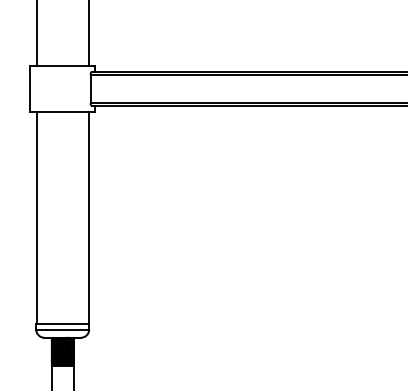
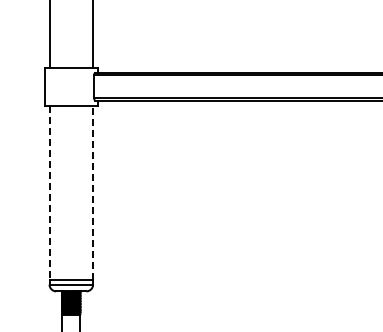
line: (88, 217) -> (92, 192), solid -> dashed
line: (37, 218) -> (50, 193), solid -> dashed

